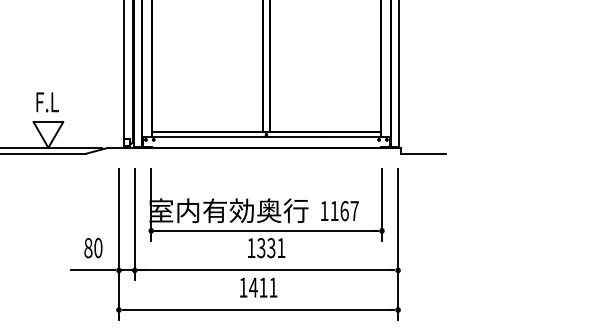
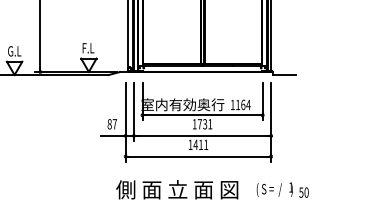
text: (354, 210) -> (248, 104), 1167 -> 1164
text: (97, 248) -> (114, 124), 80 -> 87
text: (260, 248) -> (199, 124), 1331 -> 1731

